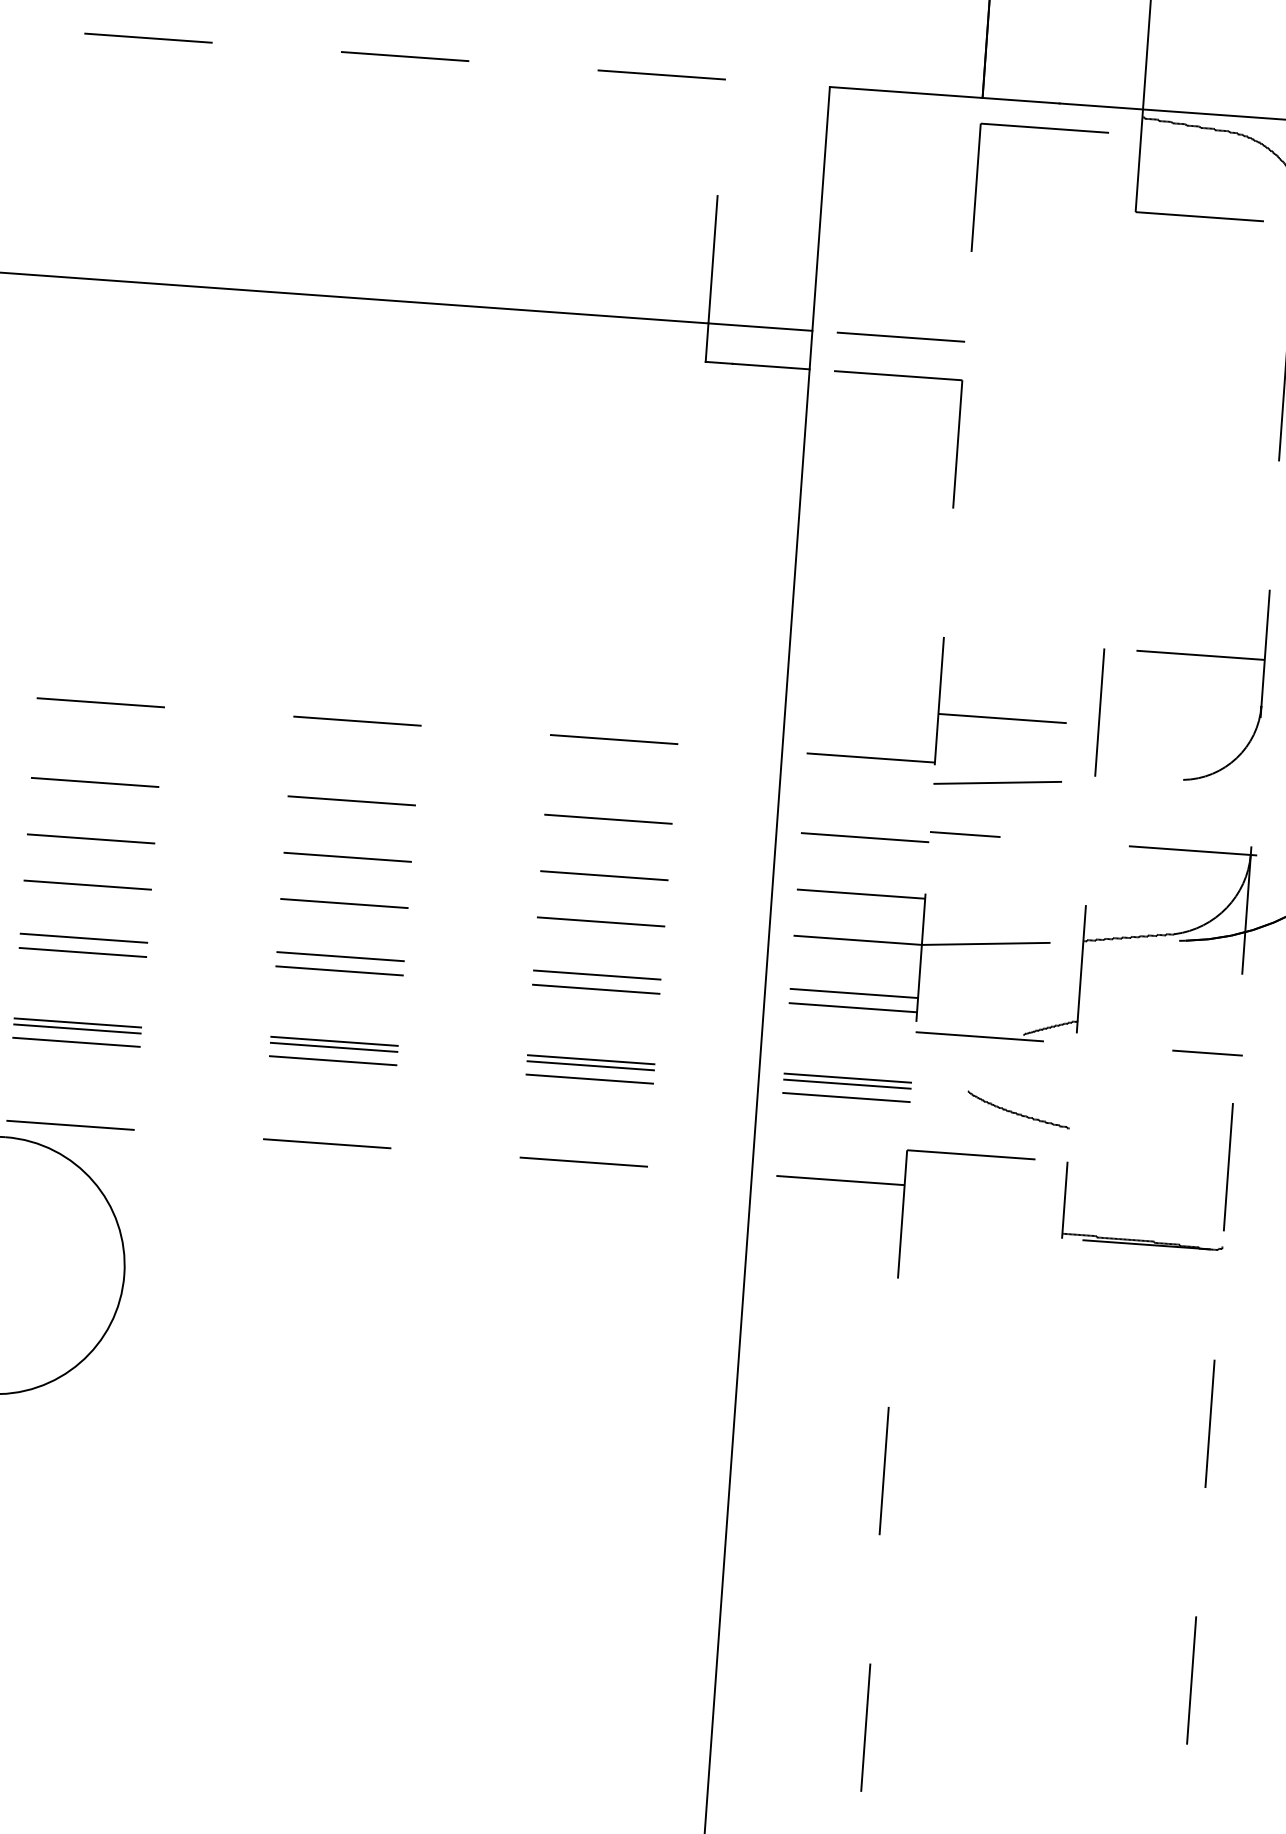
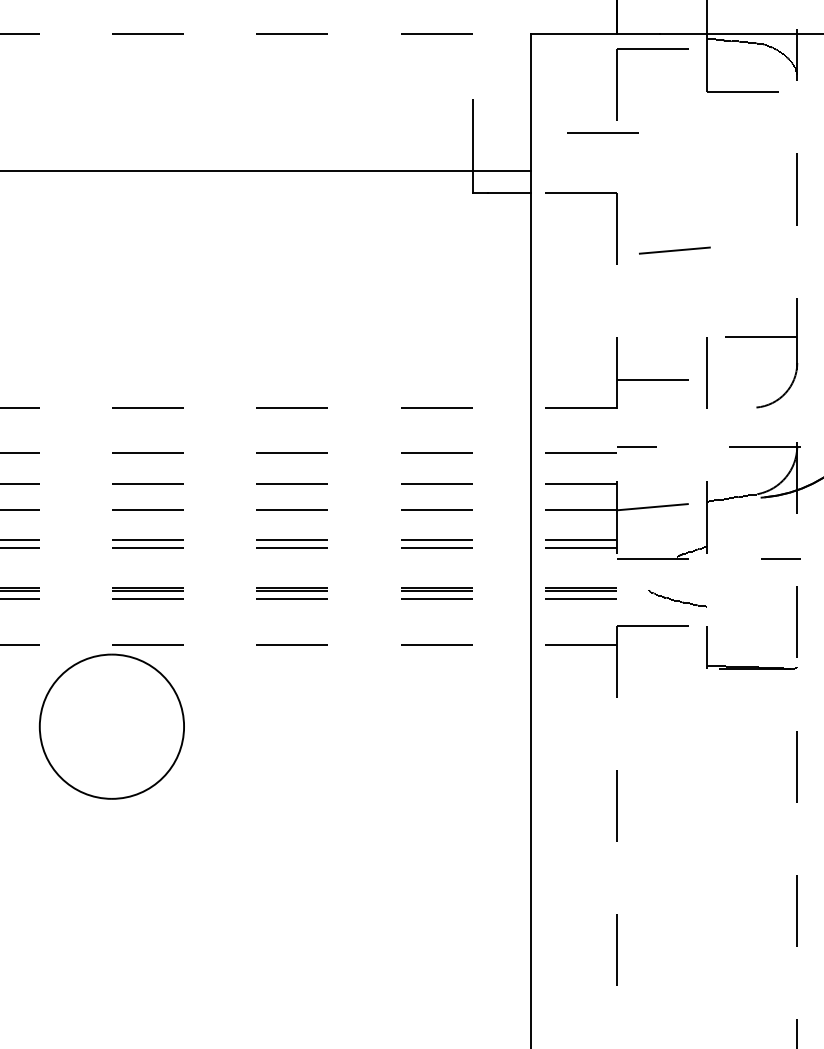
line: (900, 335) -> (602, 132), moved
line: (997, 782) -> (674, 250), moved

